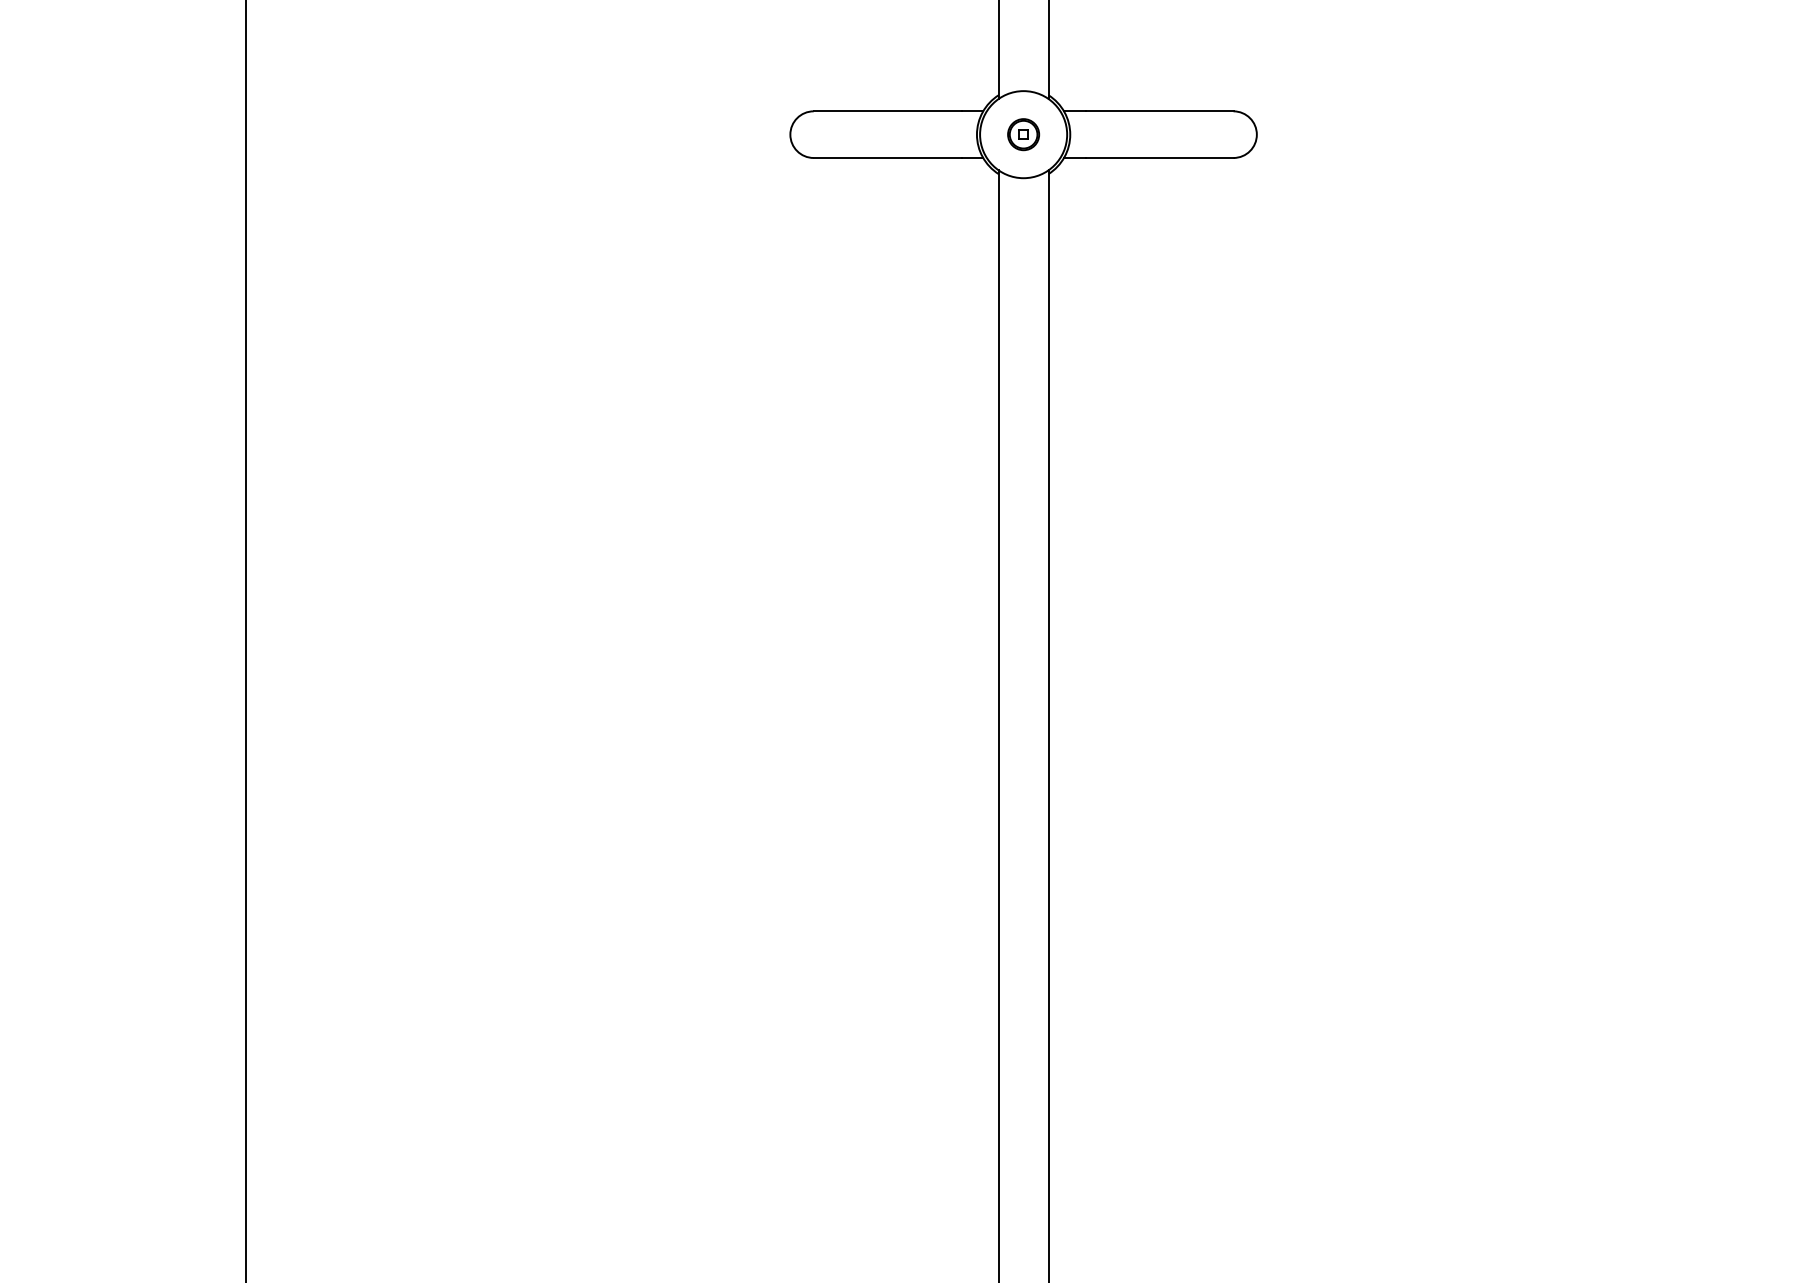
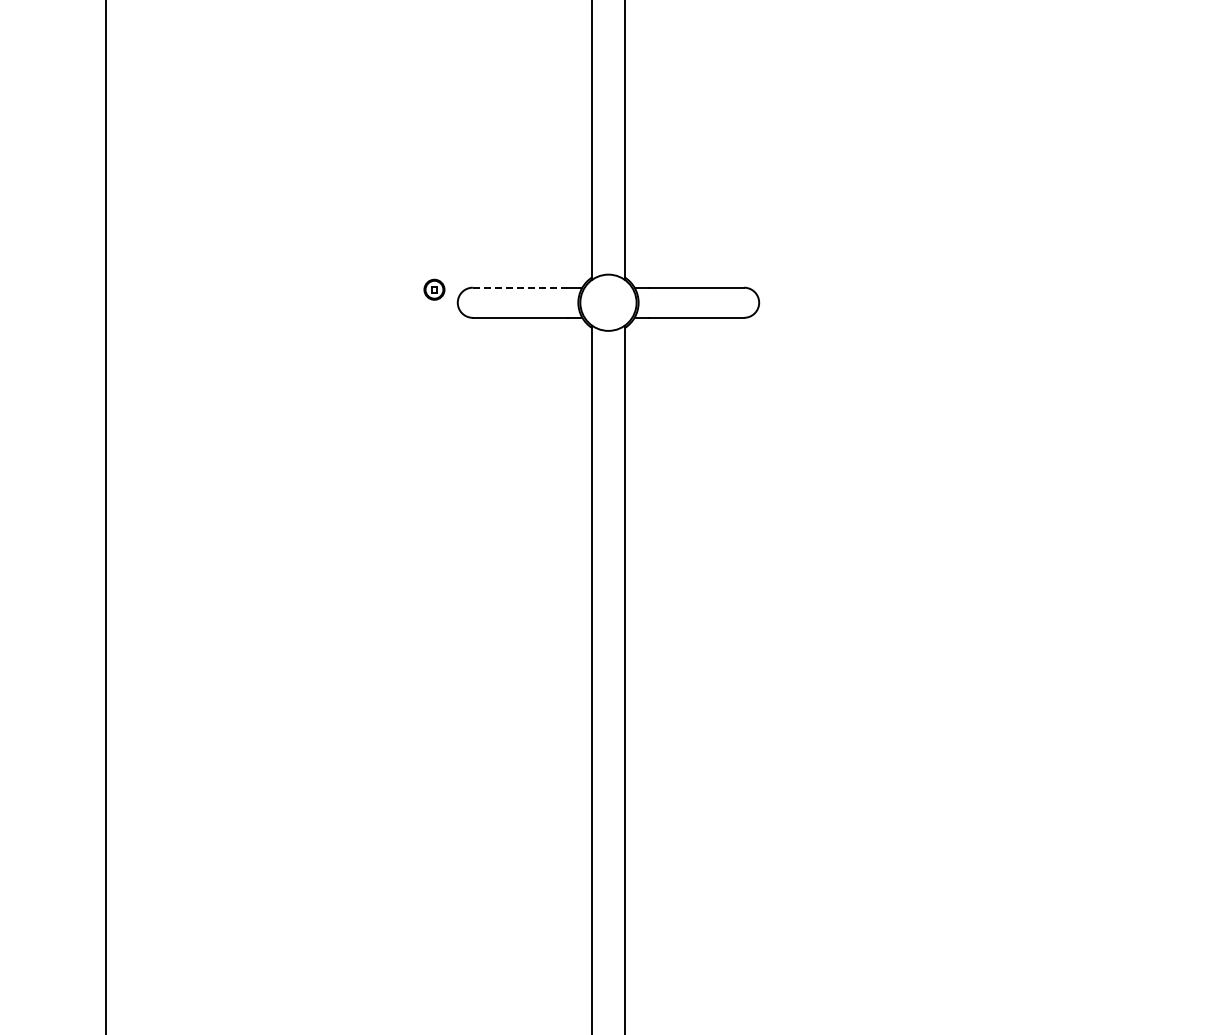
line: (887, 111) -> (520, 287), solid -> dashed
part: (1023, 134) -> (434, 289), moved

